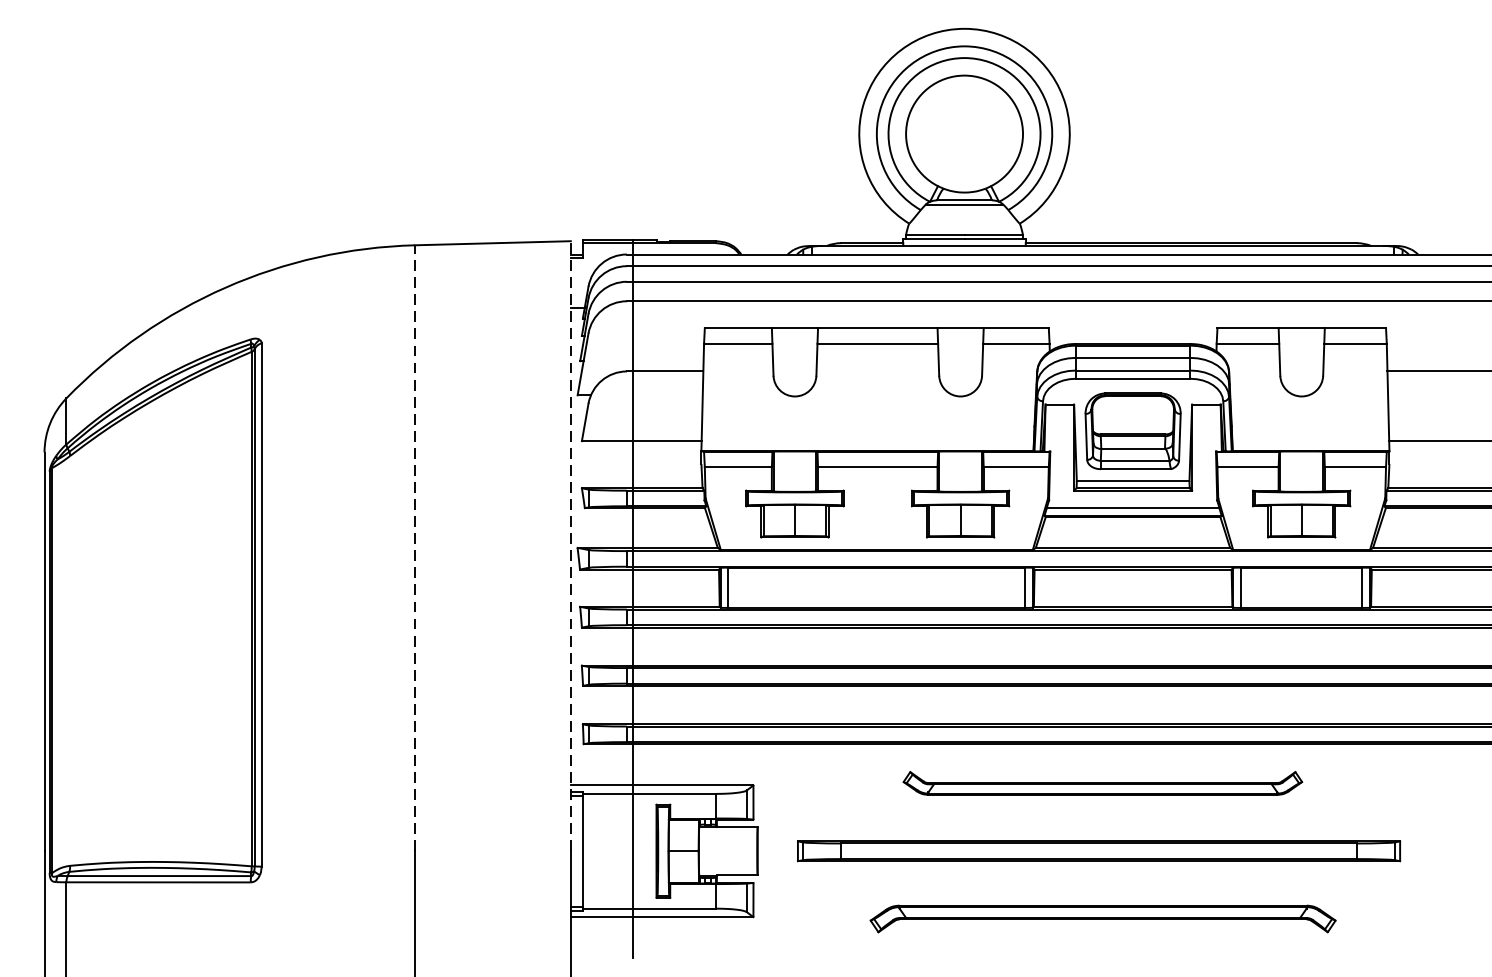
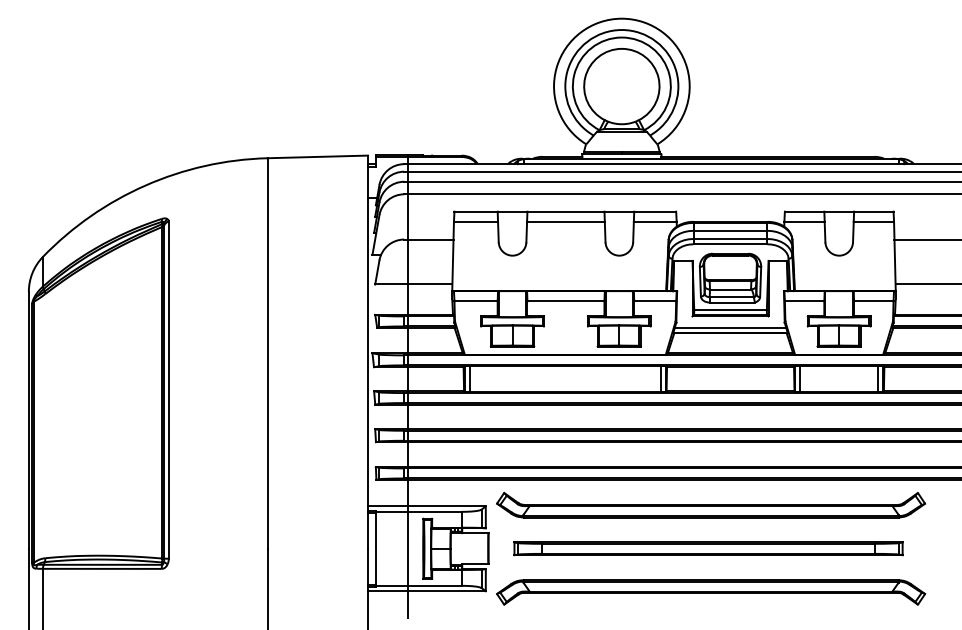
line: (571, 546) -> (368, 352), dashed -> solid
line: (414, 548) -> (267, 353), dashed -> solid
part: (1102, 782) -> (710, 504), size x1.67
part: (1103, 919) -> (711, 592), size x1.43

